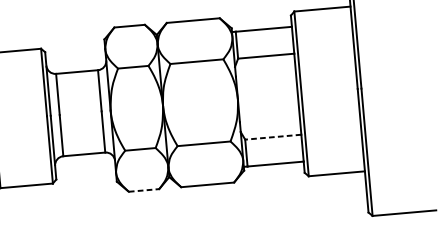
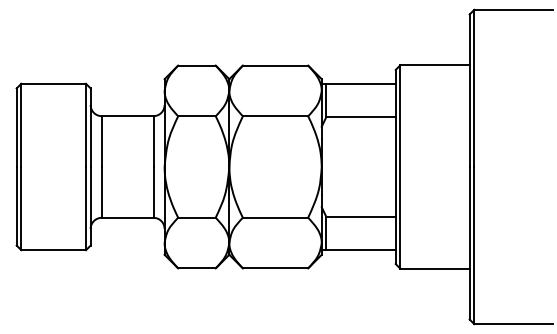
line: (273, 137) -> (361, 217), dashed -> solid
line: (143, 190) -> (196, 268), dashed -> solid

